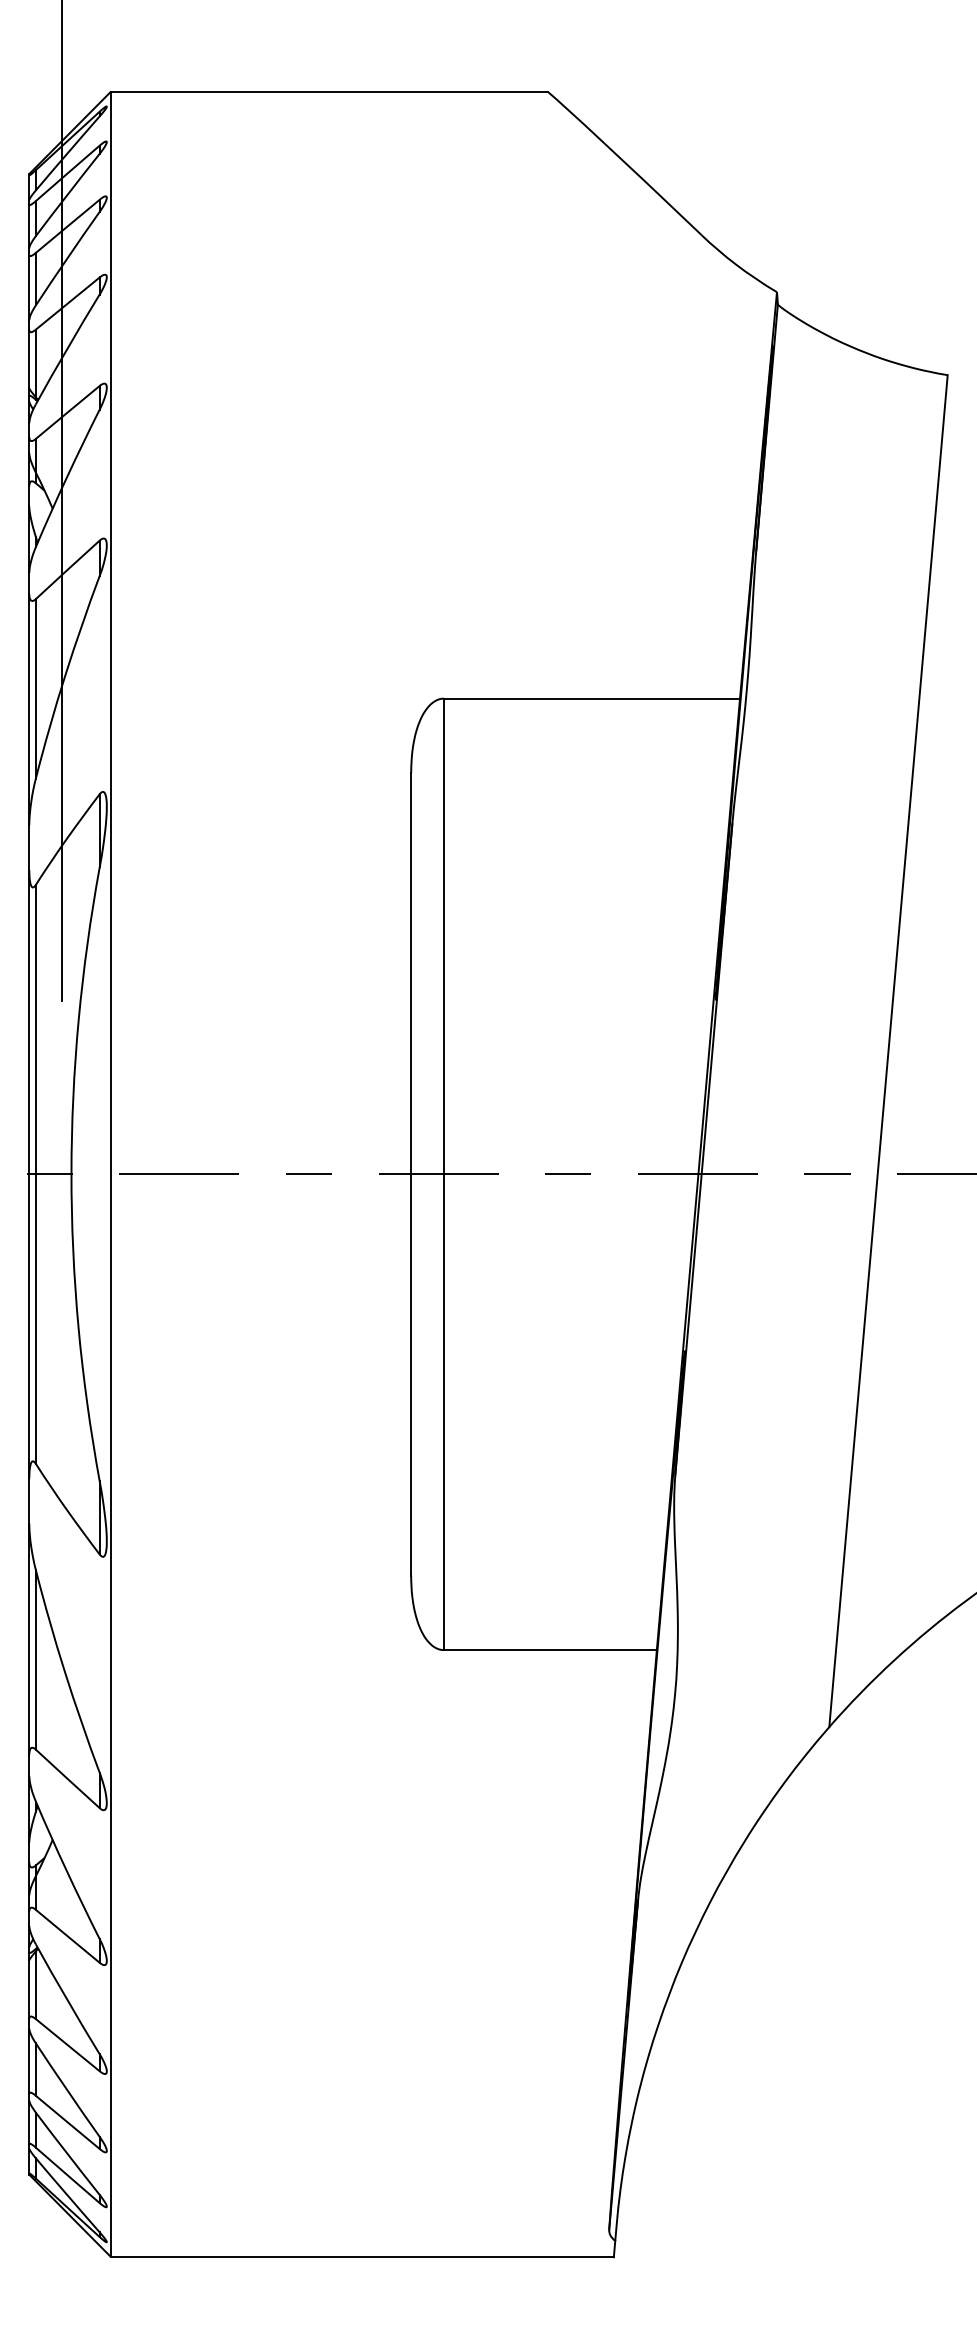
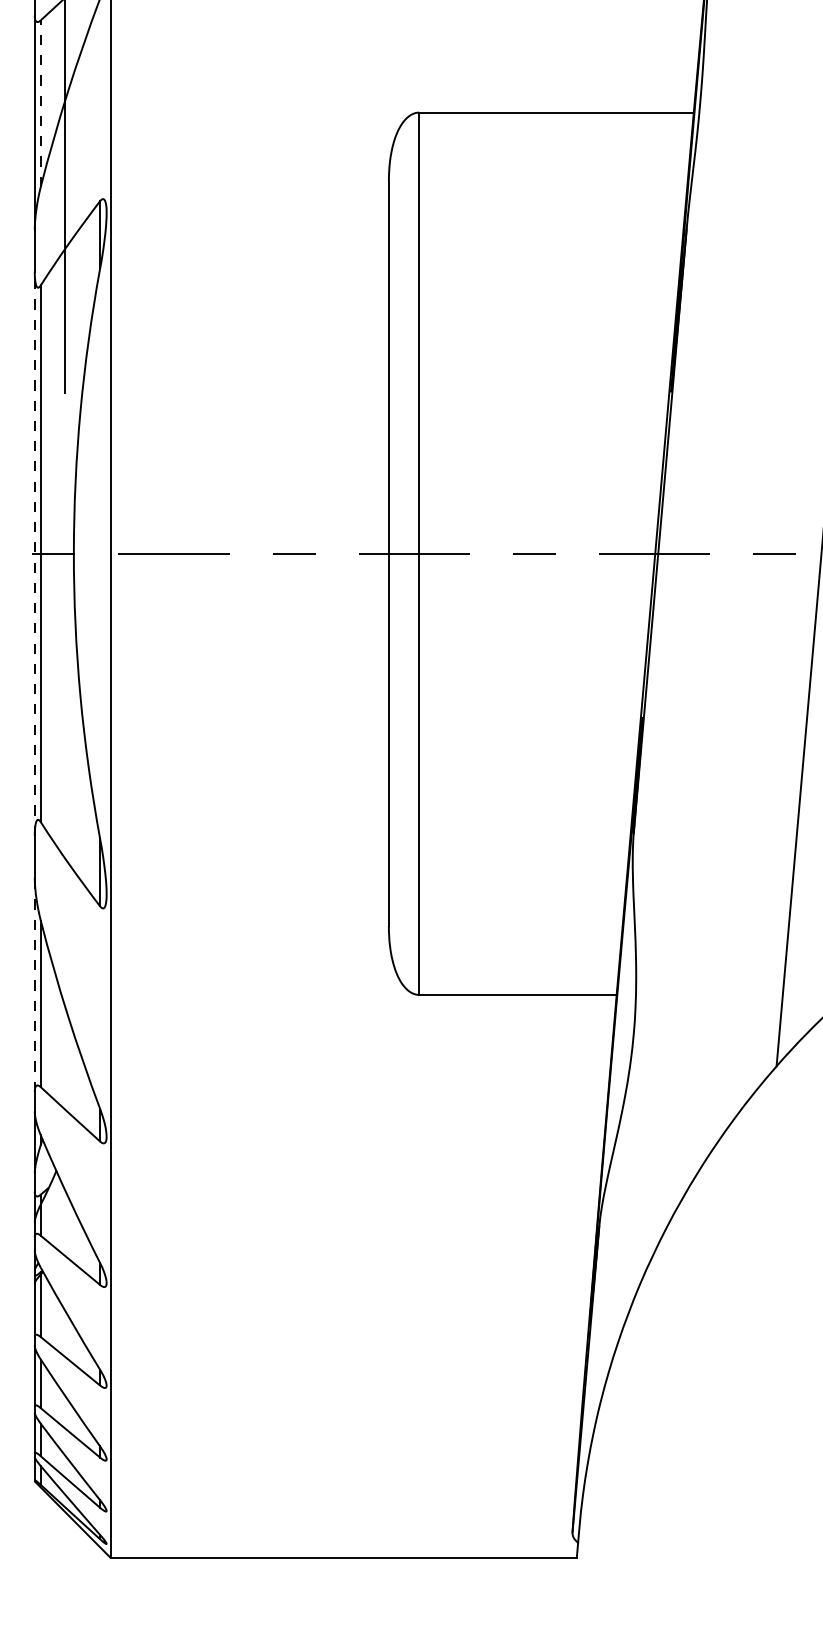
line: (35, 688) -> (40, 103), solid -> dashed
line: (29, 1173) -> (34, 552), solid -> dashed
line: (29, 1638) -> (34, 984), solid -> dashed

